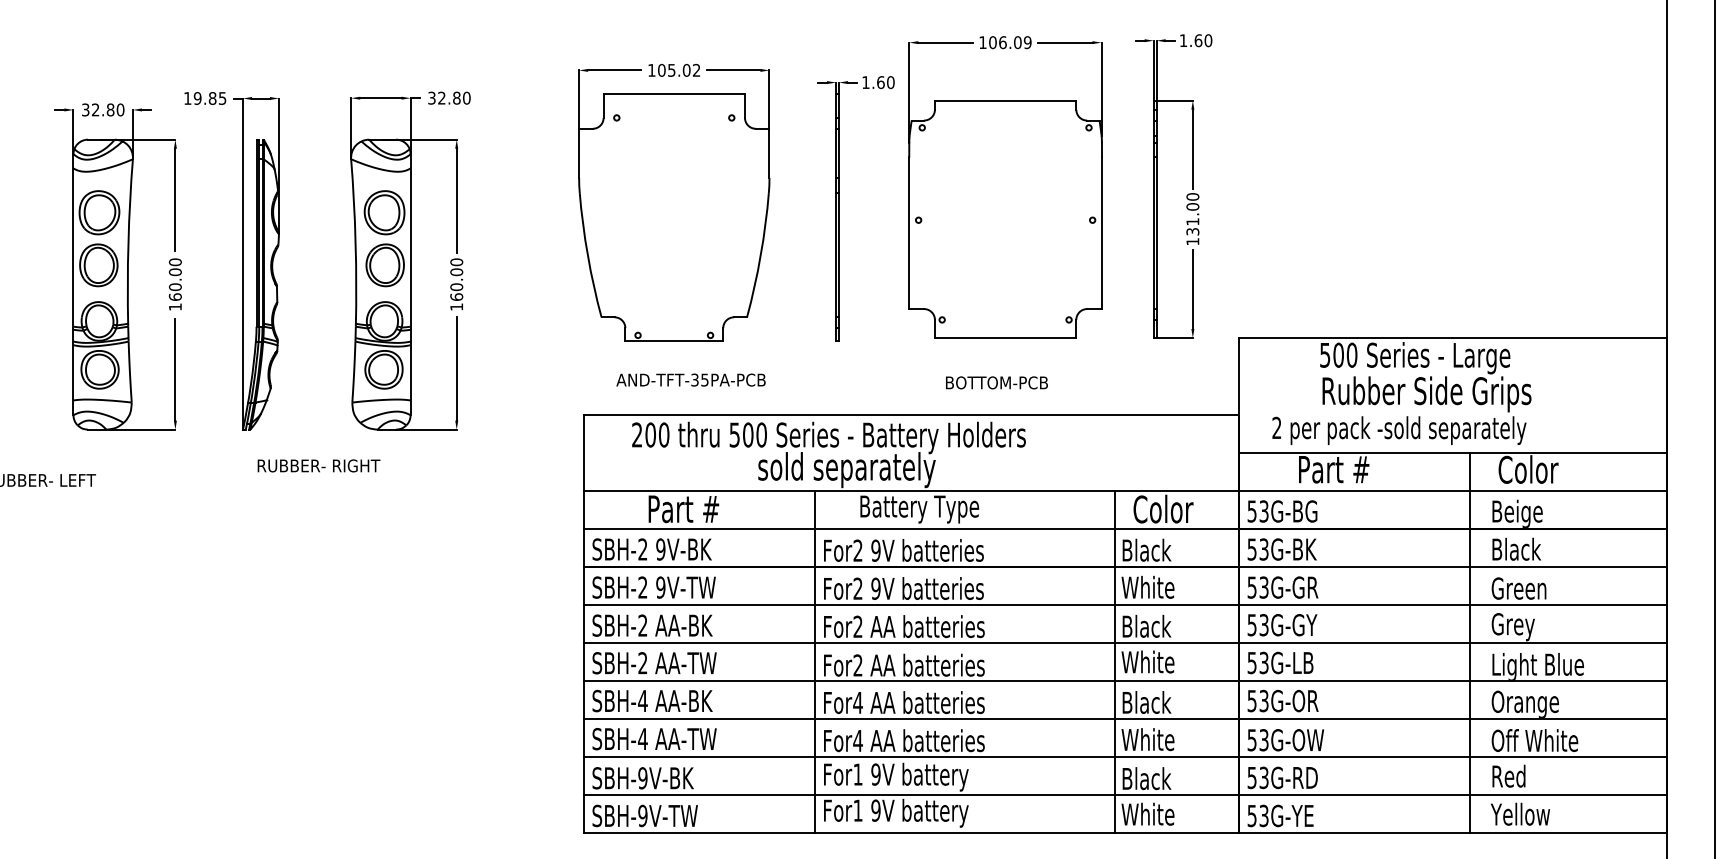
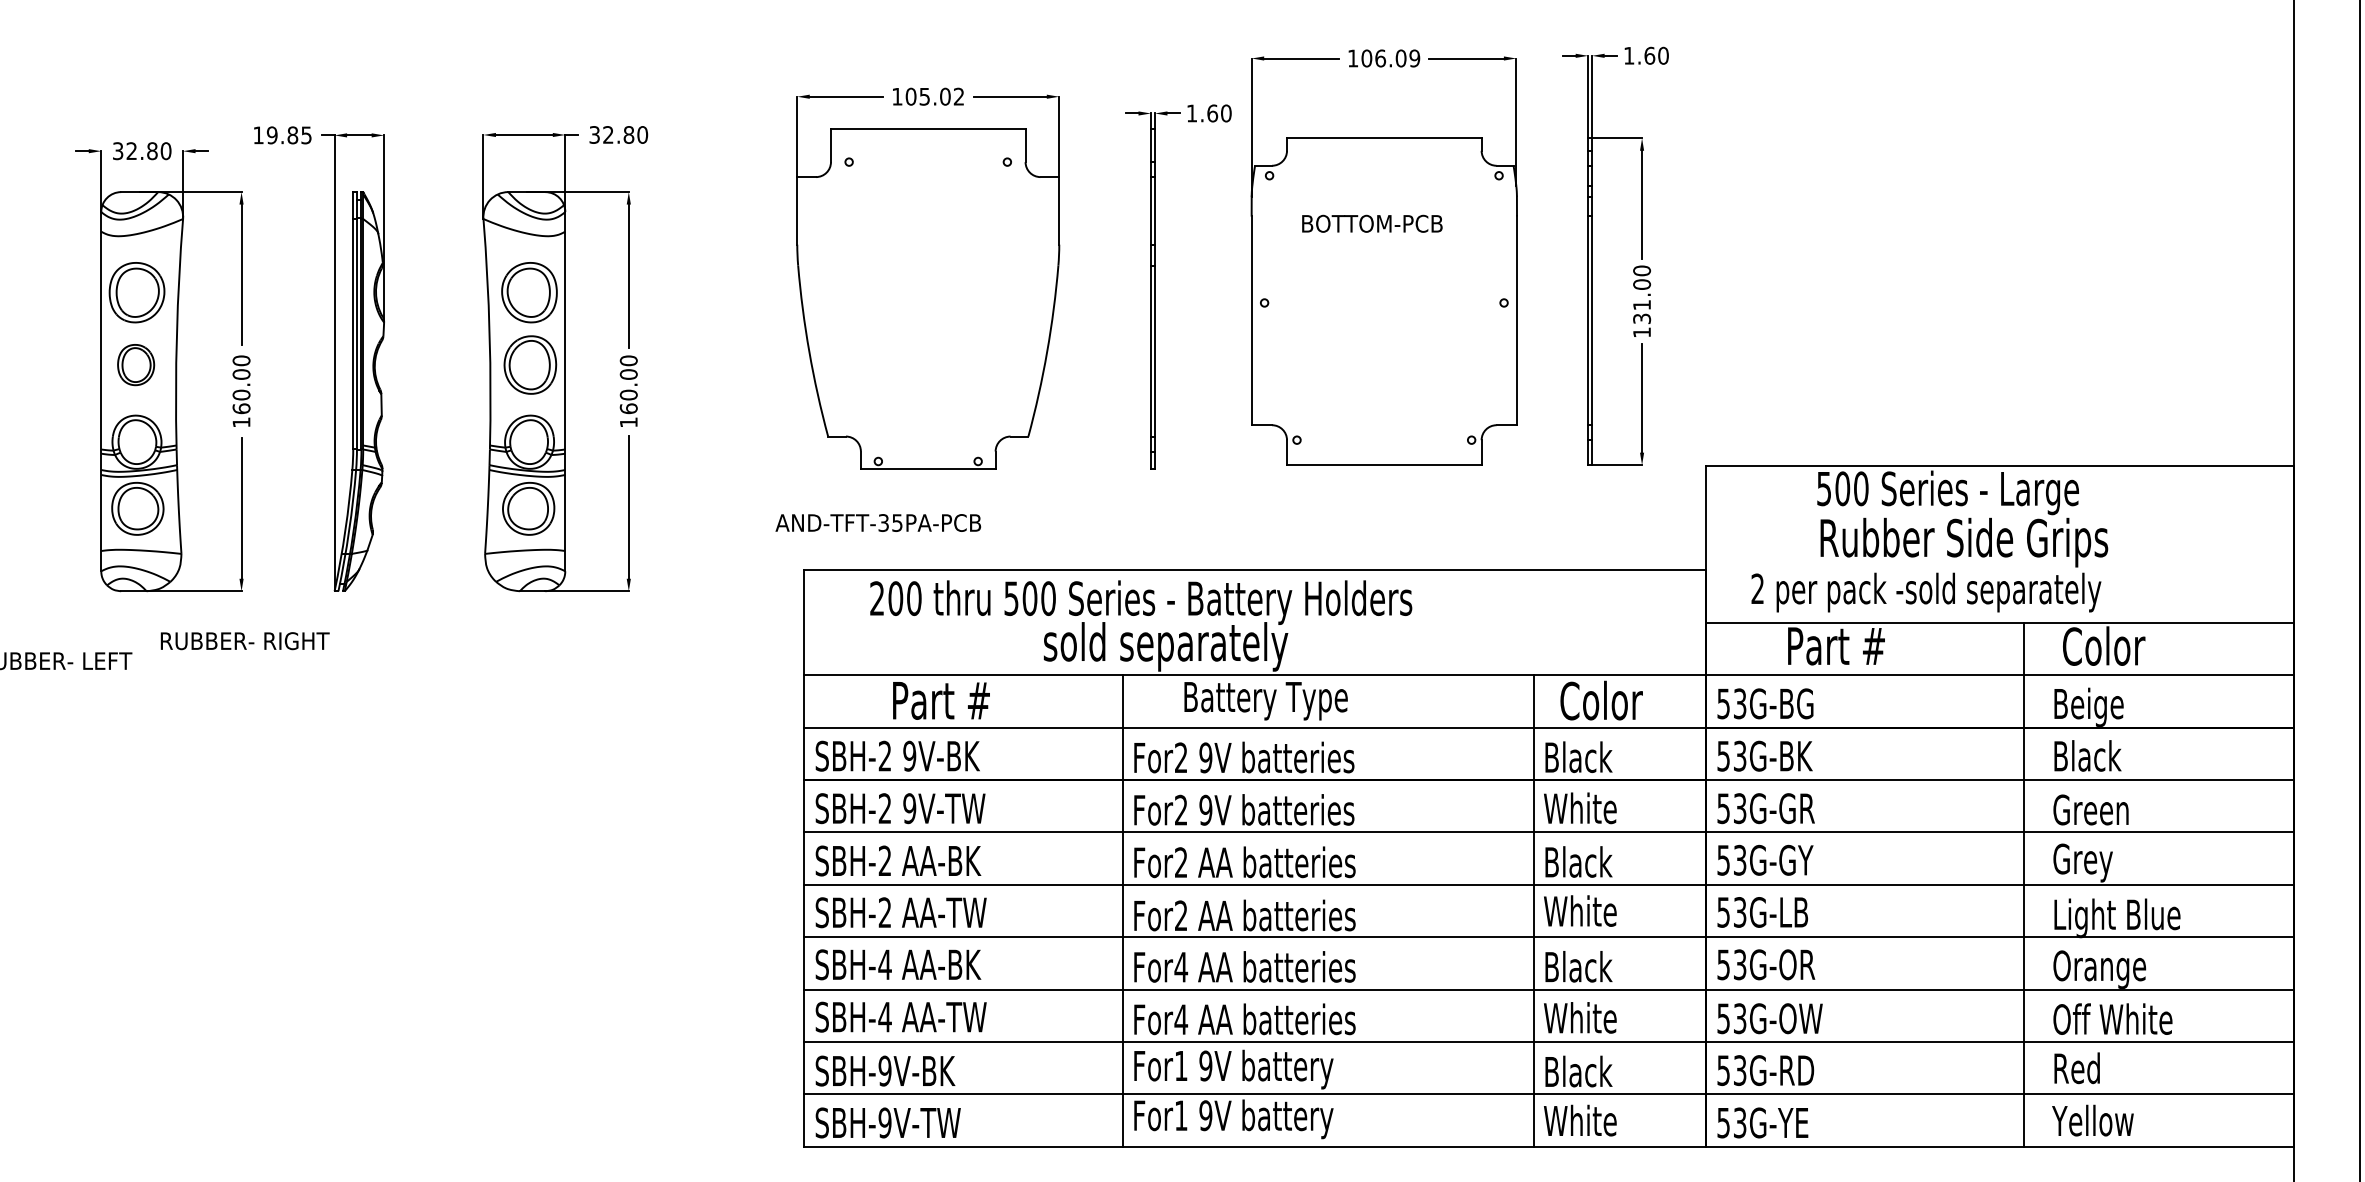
part: (98, 264) -> (135, 364), size x0.7
text: (691, 379) -> (878, 522), moved
text: (997, 382) -> (1372, 223), moved
text: (318, 466) -> (244, 641), moved

